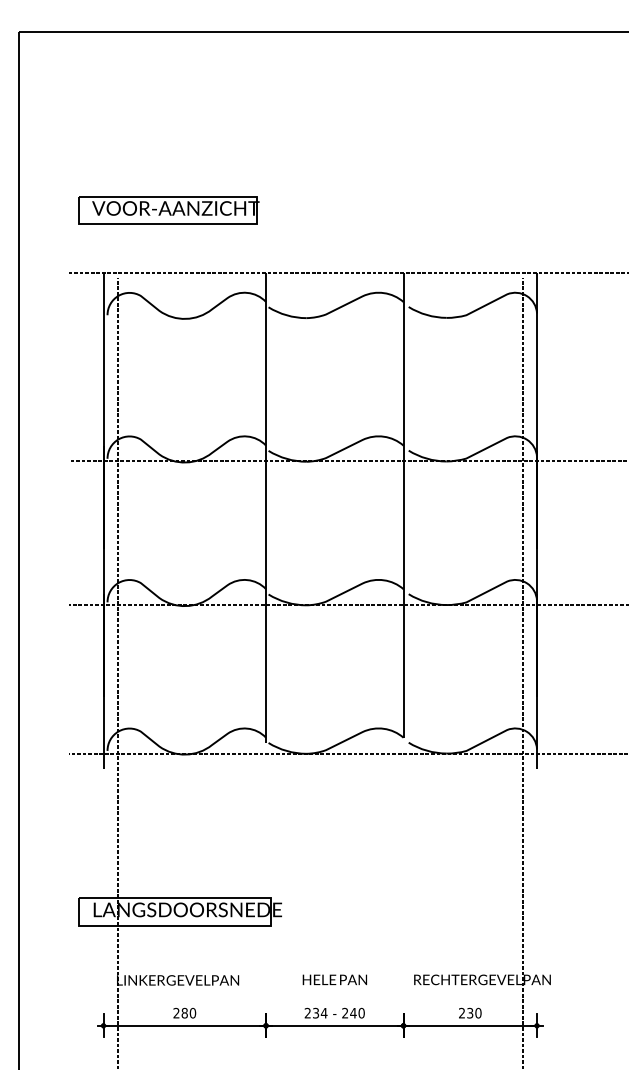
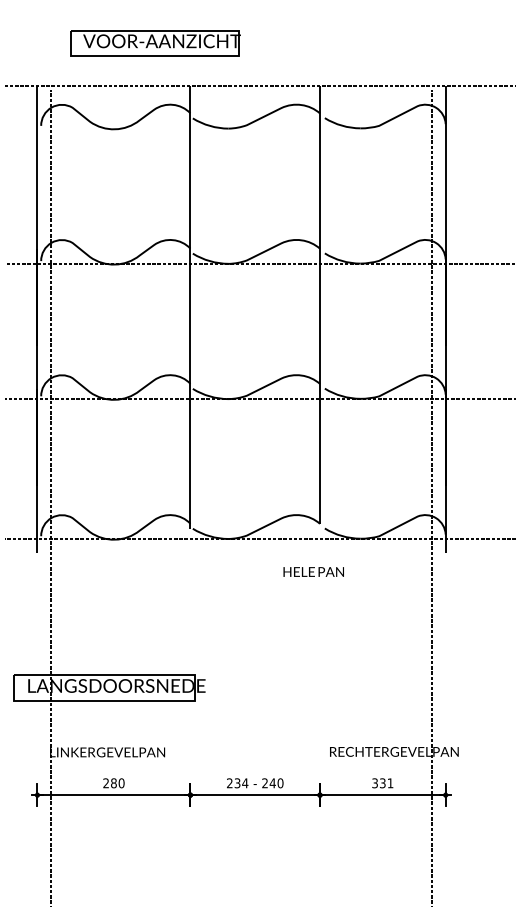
part: (168, 210) -> (155, 43), moved
text: (334, 979) -> (313, 571), moved
text: (470, 1012) -> (383, 782), 230 -> 331

